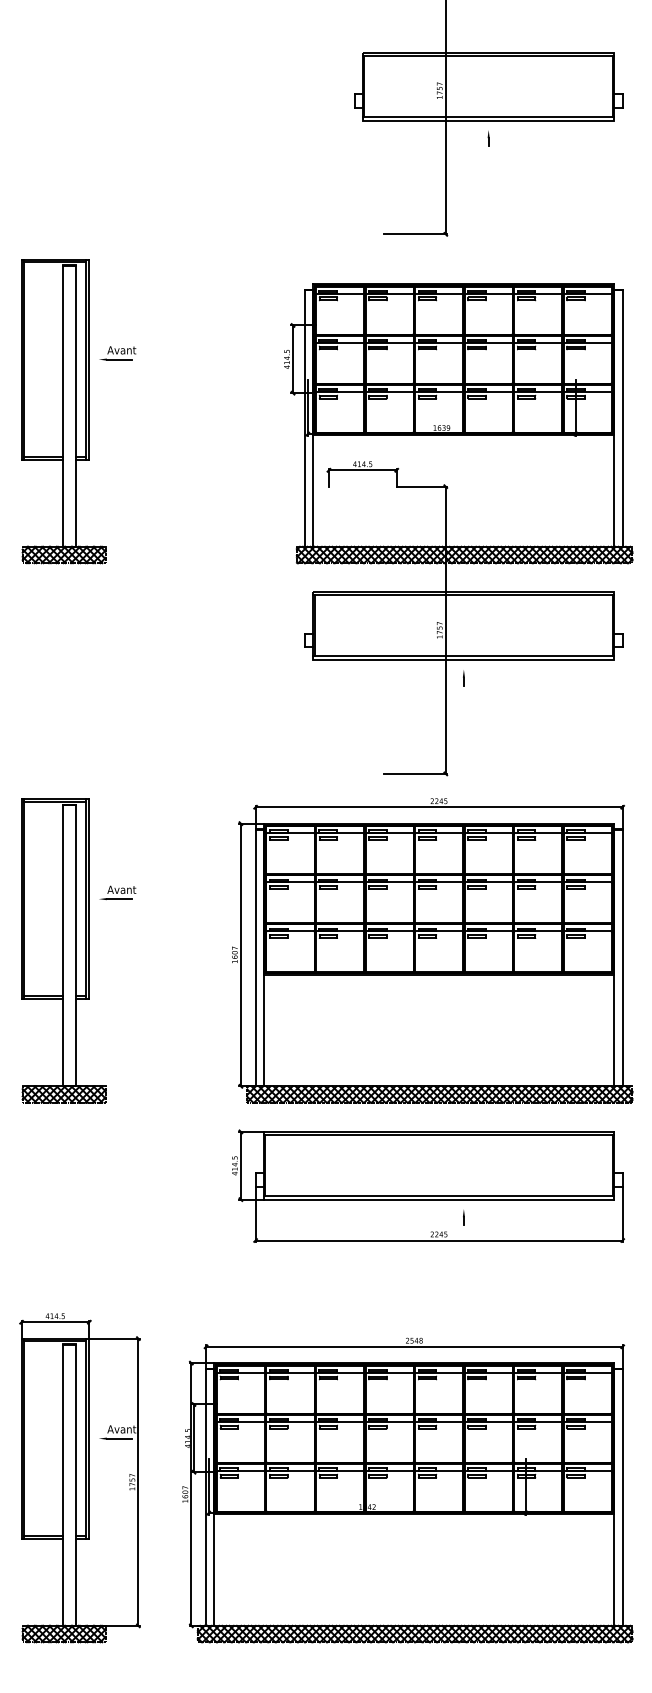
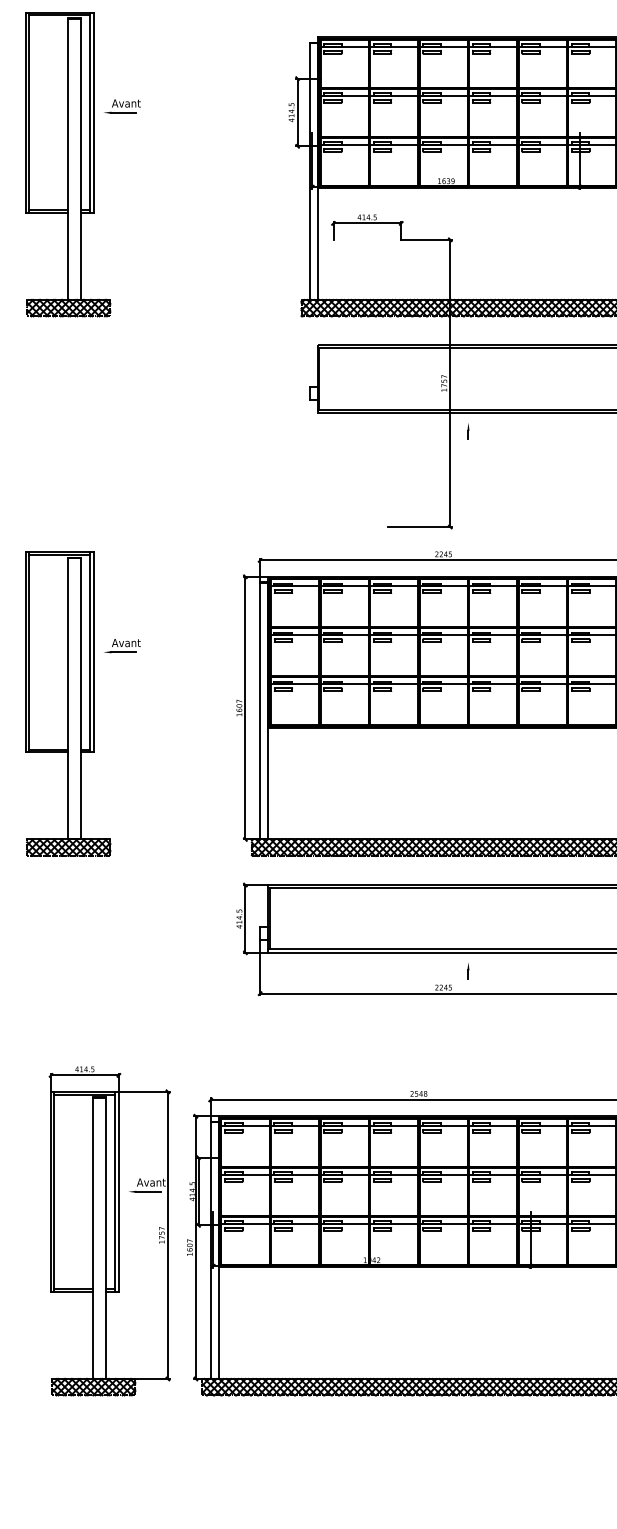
part: (79, 1478) -> (109, 1231), moved

